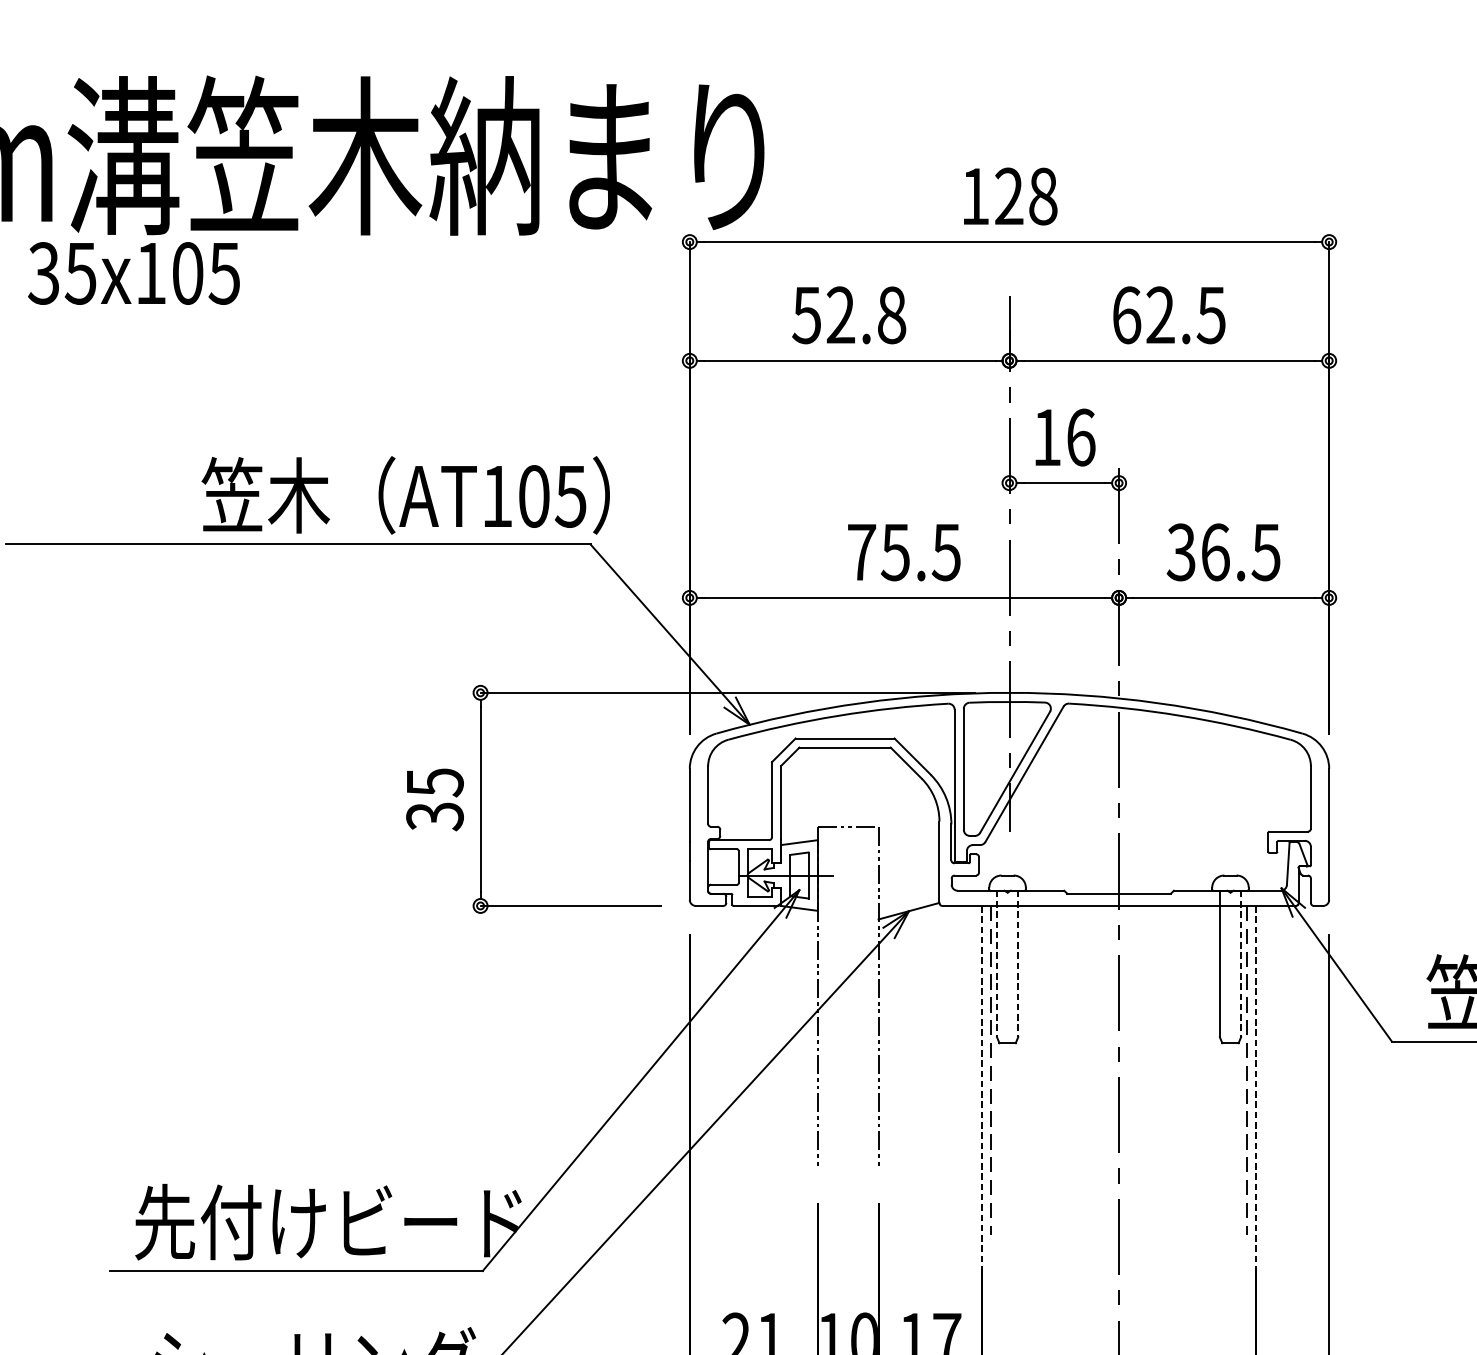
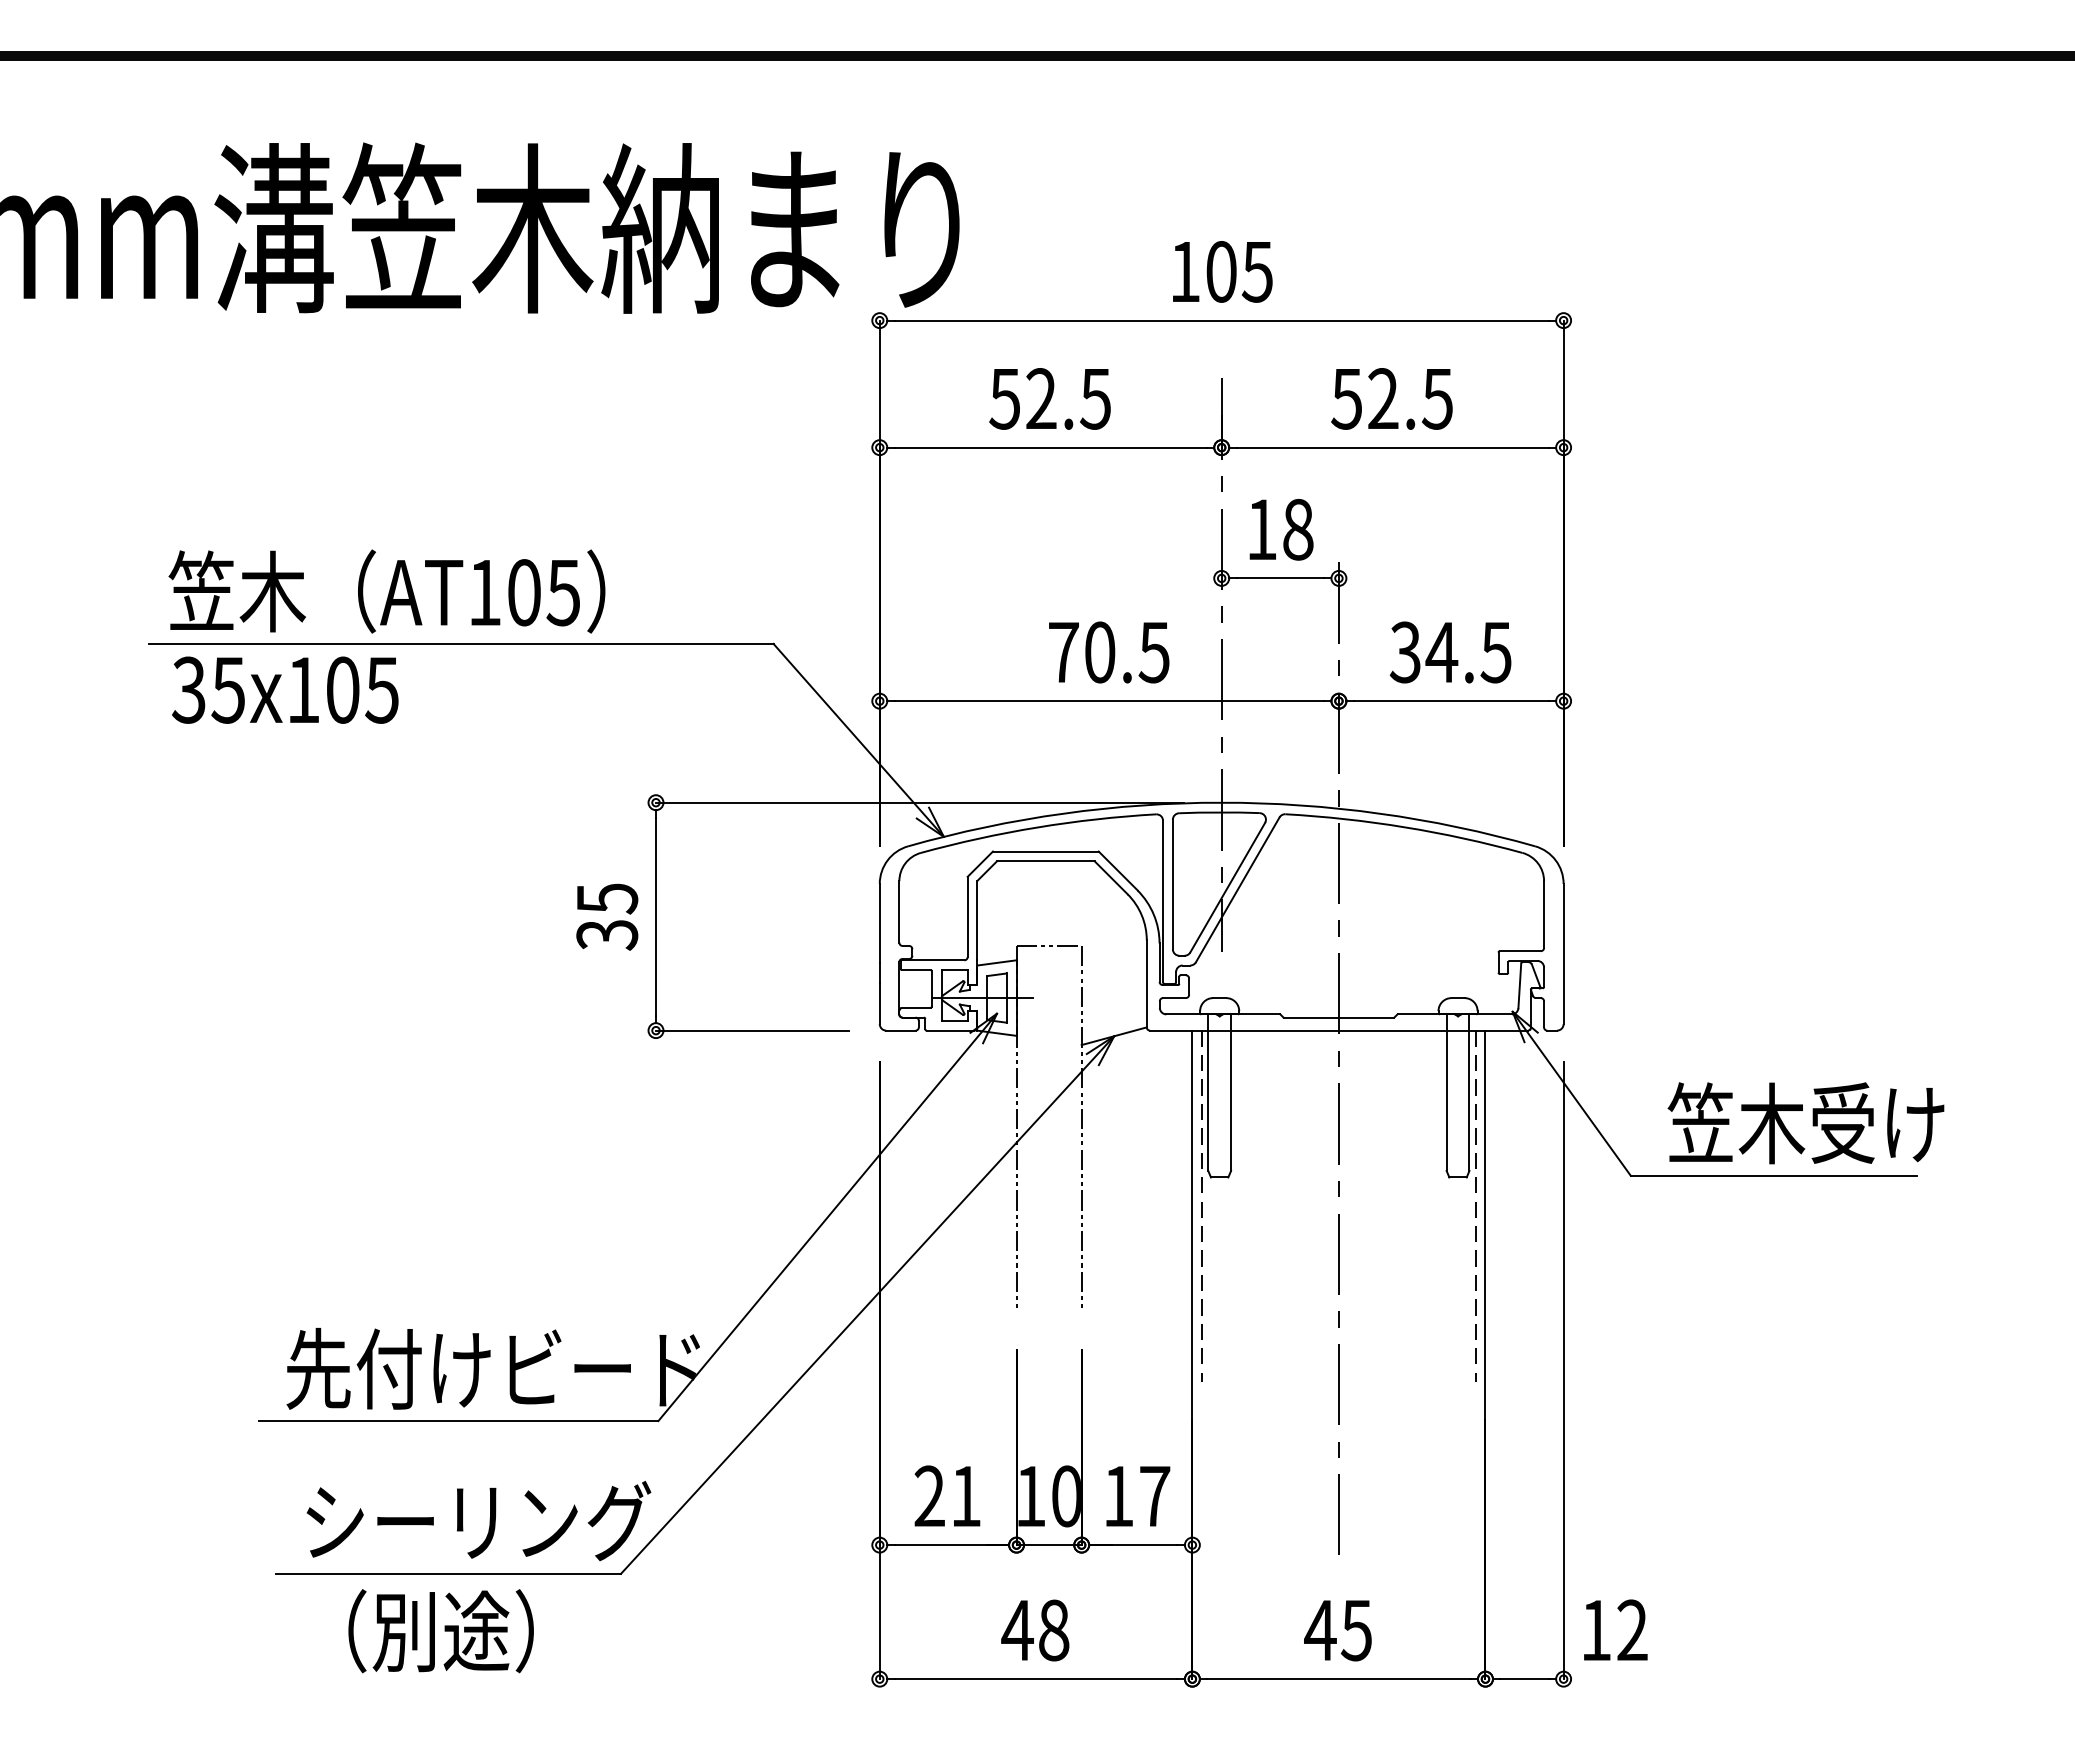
text: (1026, 196) -> (1239, 271), 128 -> 105
text: (134, 272) -> (285, 689), moved
text: (891, 314) -> (1095, 398), 52.8 -> 52.5
text: (1126, 314) -> (1346, 398), 62.5 -> 52.5
text: (1081, 437) -> (1298, 529), 16 -> 18
text: (405, 495) -> (386, 591), moved
text: (895, 552) -> (1099, 652), 75.5 -> 70.5
text: (1215, 552) -> (1441, 652), 36.5 -> 34.5
line: (997, 964) -> (1208, 1093), dashed -> solid
line: (1018, 964) -> (1231, 1093), dashed -> solid
line: (1241, 964) -> (1469, 1093), dashed -> solid
line: (982, 1088) -> (1192, 1225), dashed -> solid
line: (1256, 1088) -> (1485, 1225), dashed -> solid

